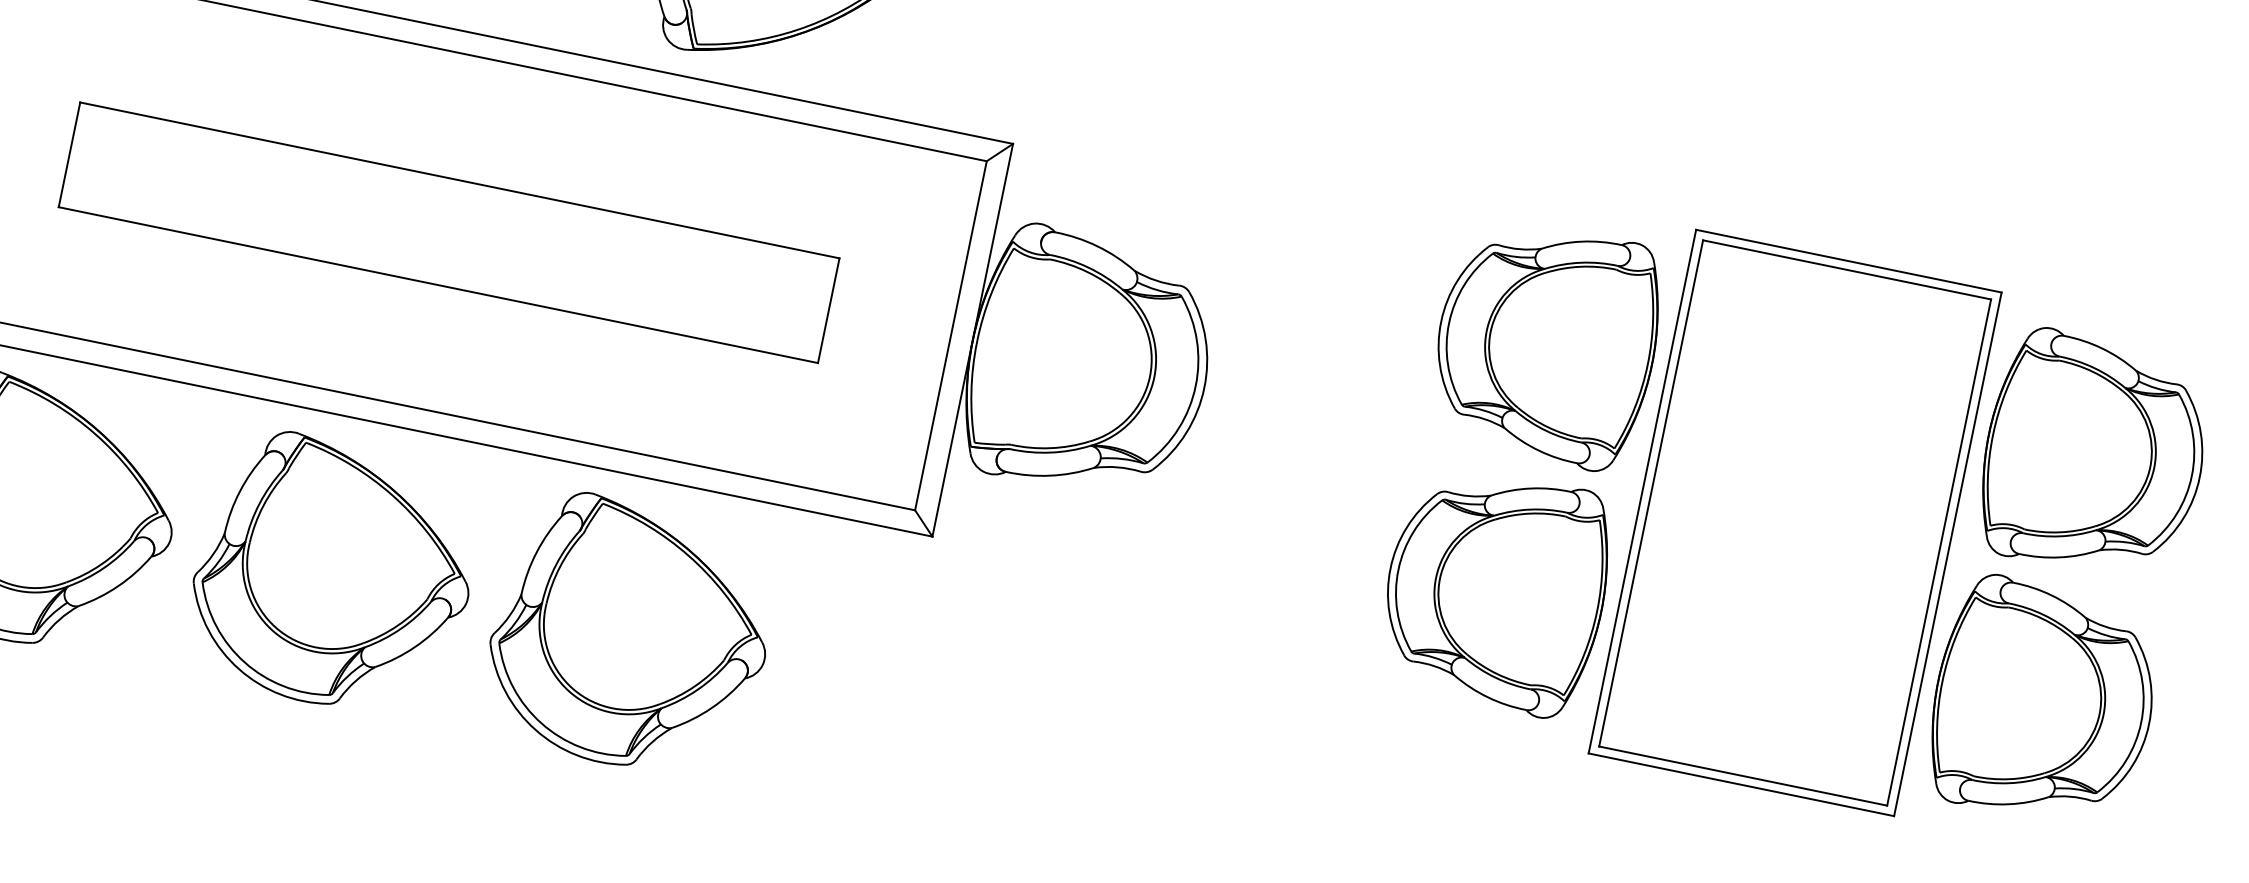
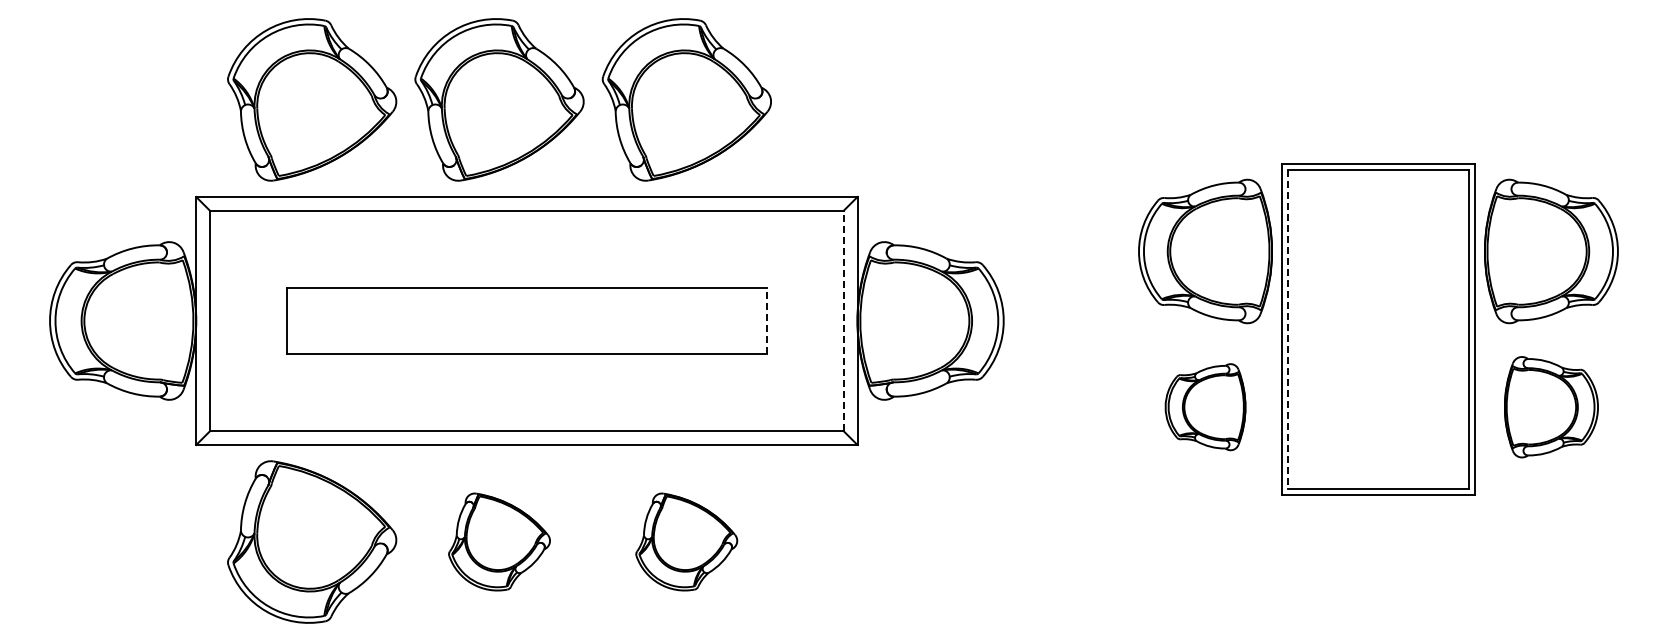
line: (828, 309) -> (766, 320), solid -> dashed
line: (950, 334) -> (843, 320), solid -> dashed
line: (1651, 493) -> (1287, 329), solid -> dashed
part: (334, 573) -> (499, 541), size x0.6
part: (1496, 588) -> (1205, 406), size x0.6
part: (630, 633) -> (686, 541), size x0.6
part: (2044, 701) -> (1551, 406), size x0.7

